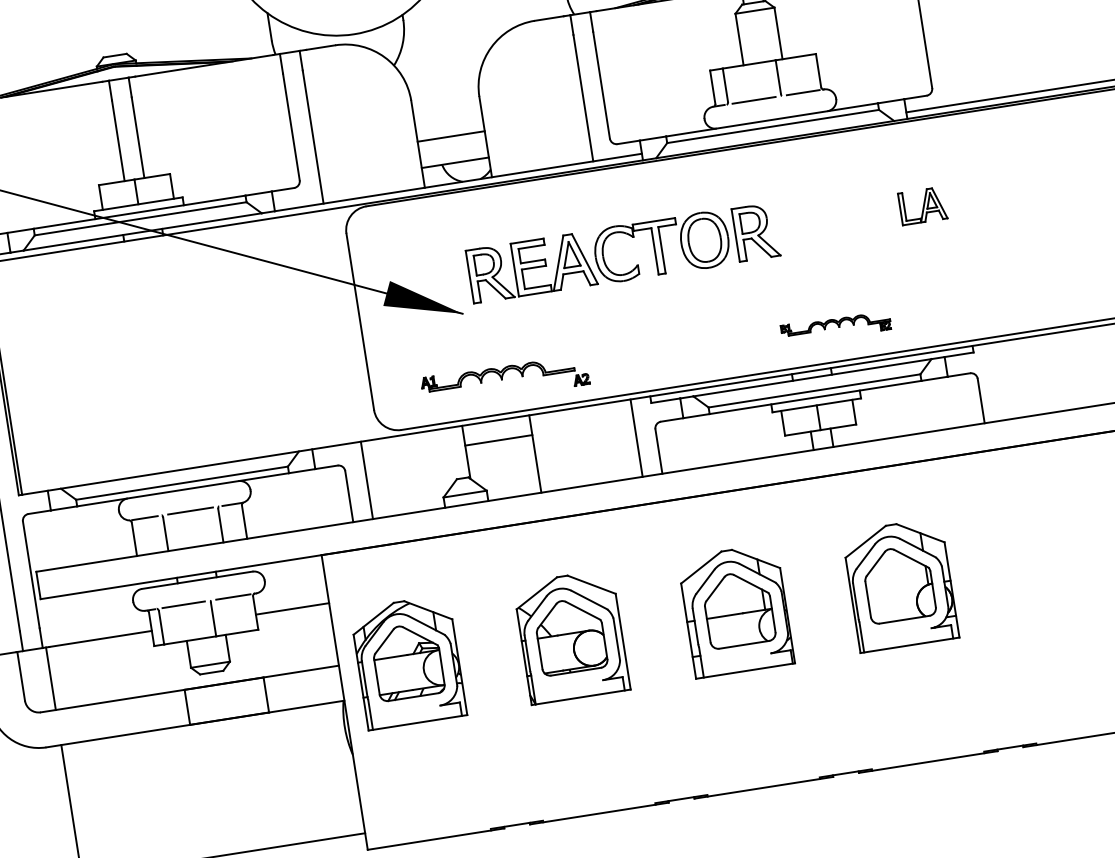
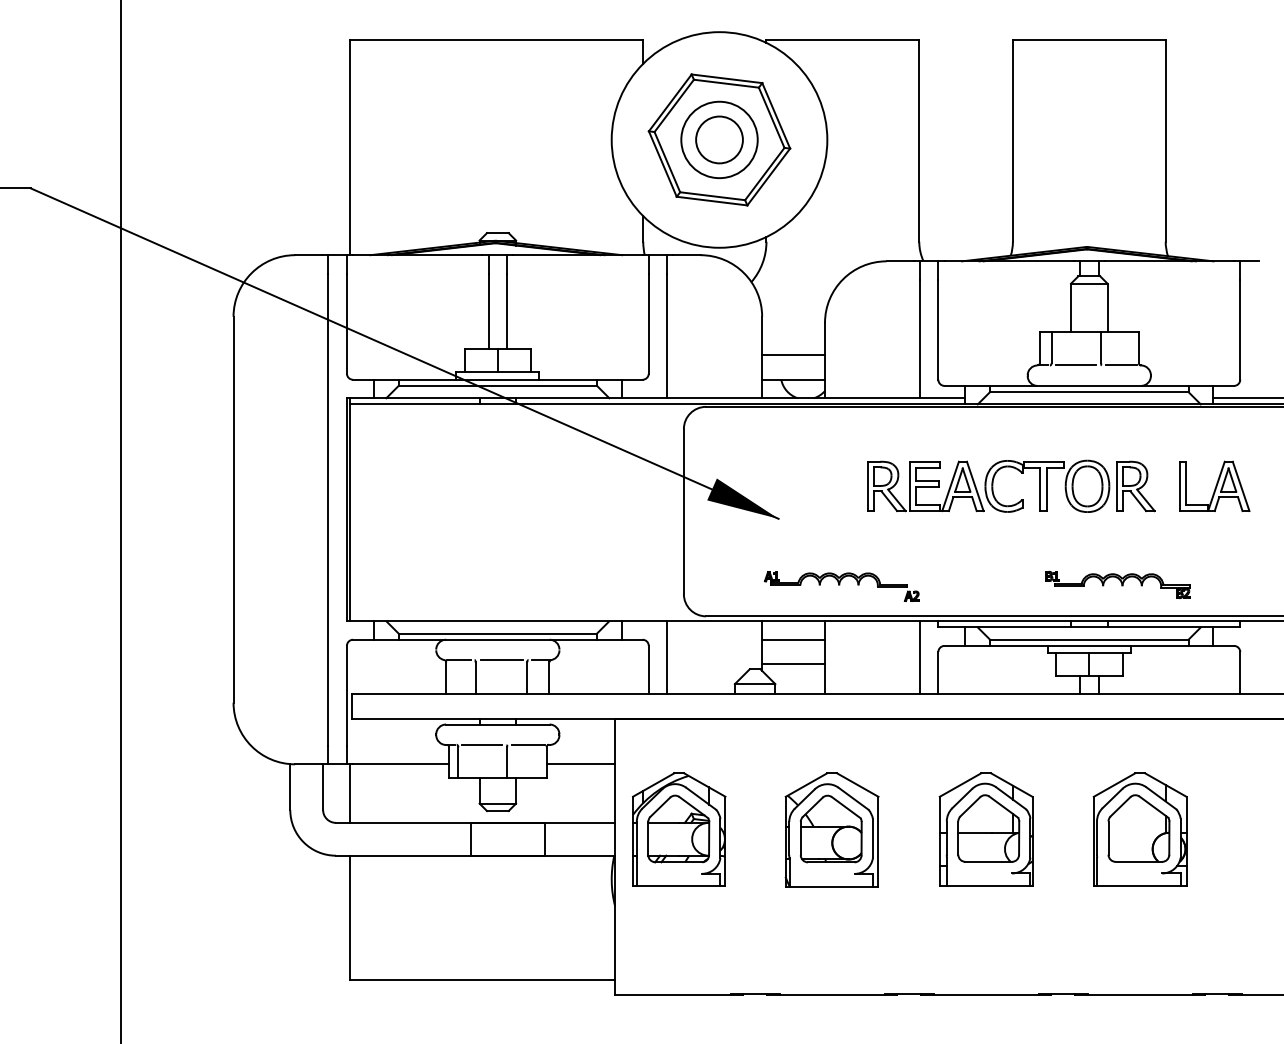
part: (922, 205) -> (1214, 485), size x1.67
part: (632, 237) -> (1021, 473), moved
part: (835, 327) -> (1117, 584), size x1.43
part: (504, 381) -> (841, 586), moved
line: (502, 466) -> (793, 664), added

